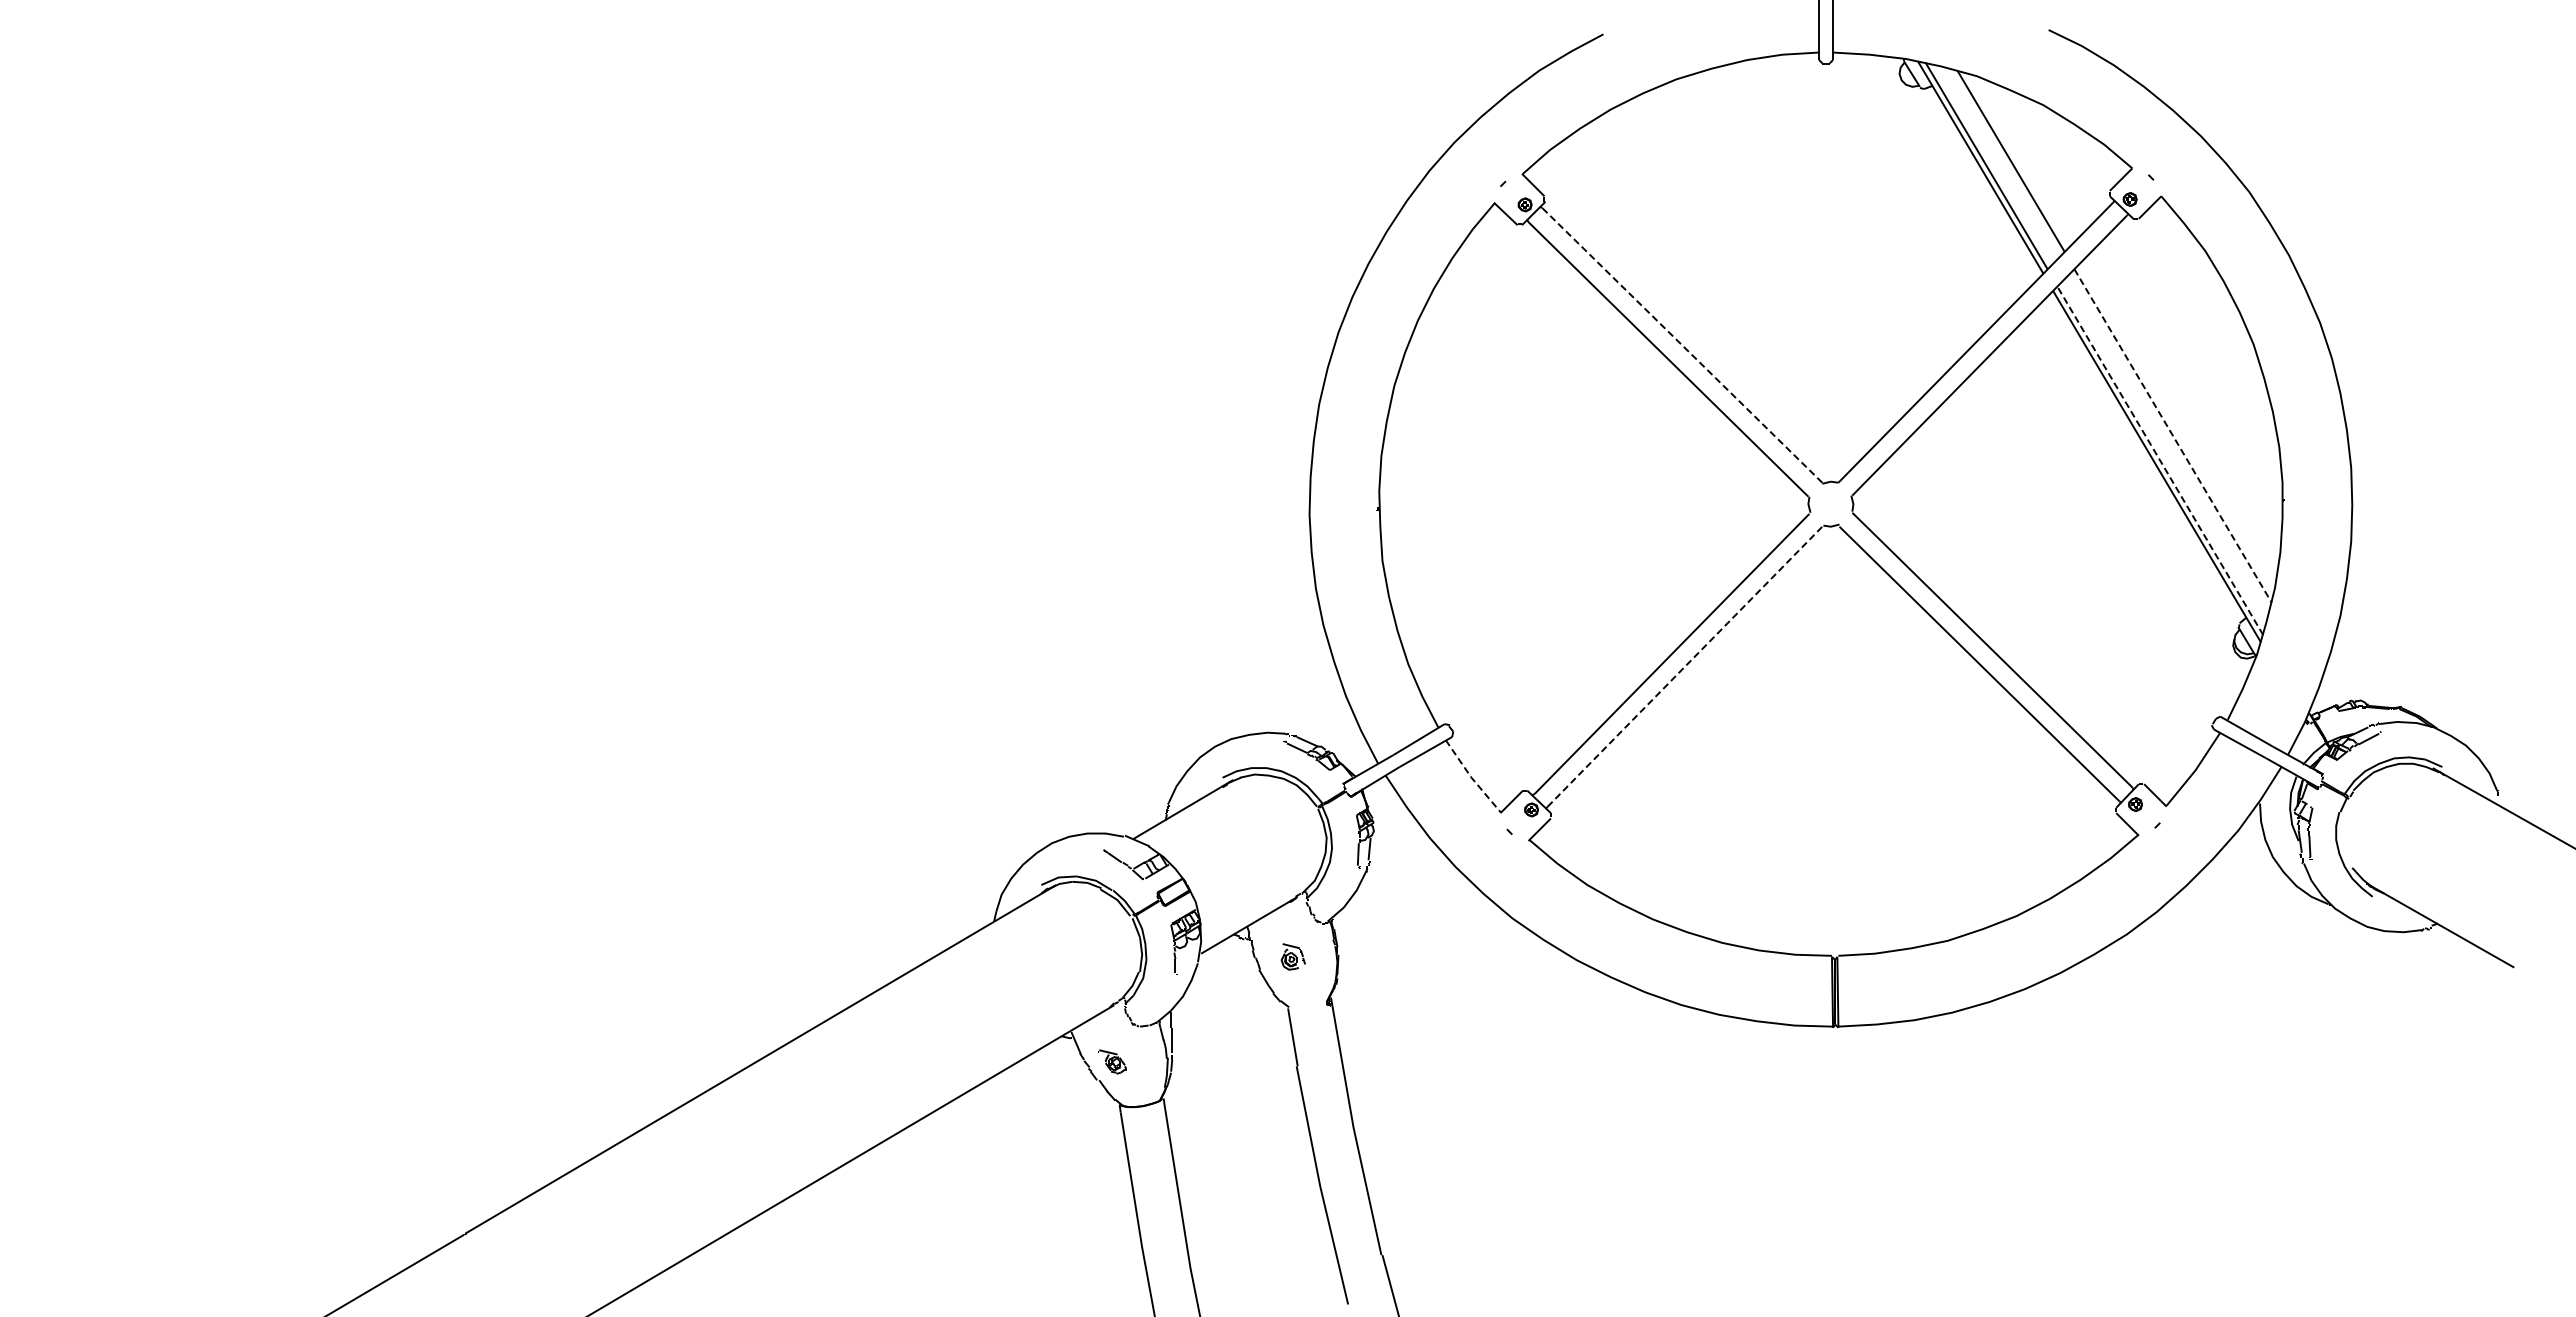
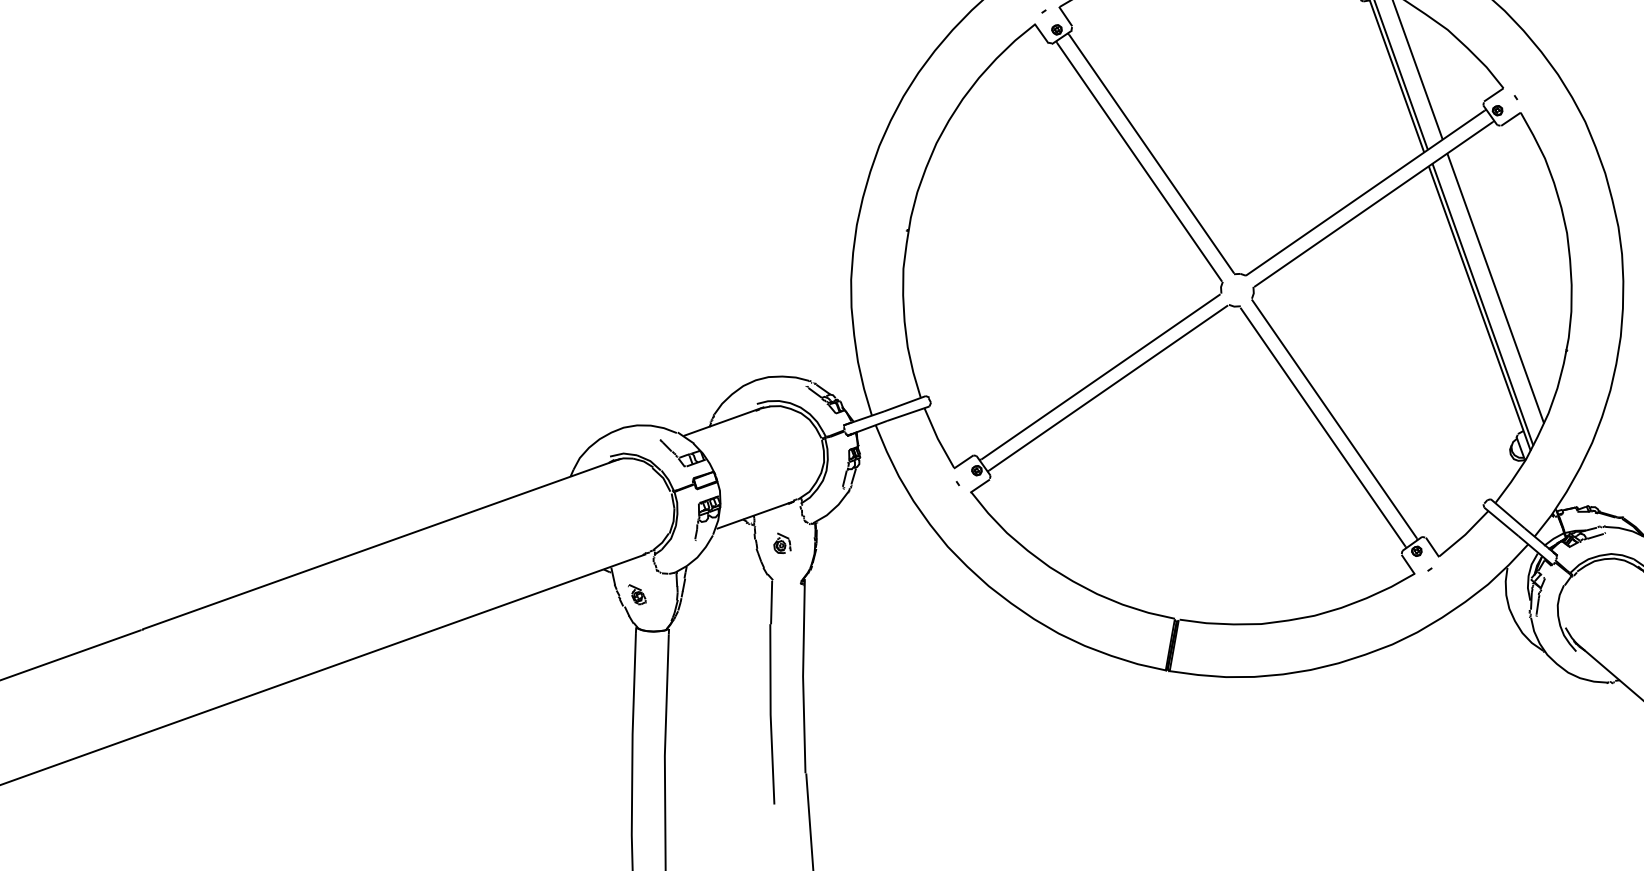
line: (1681, 345) -> (1151, 153), dashed -> solid
line: (2173, 436) -> (1495, 289), dashed -> solid
line: (2160, 460) -> (1483, 304), dashed -> solid
line: (1685, 666) -> (1108, 387), dashed -> solid
line: (1471, 777) -> (937, 438), dashed -> solid

